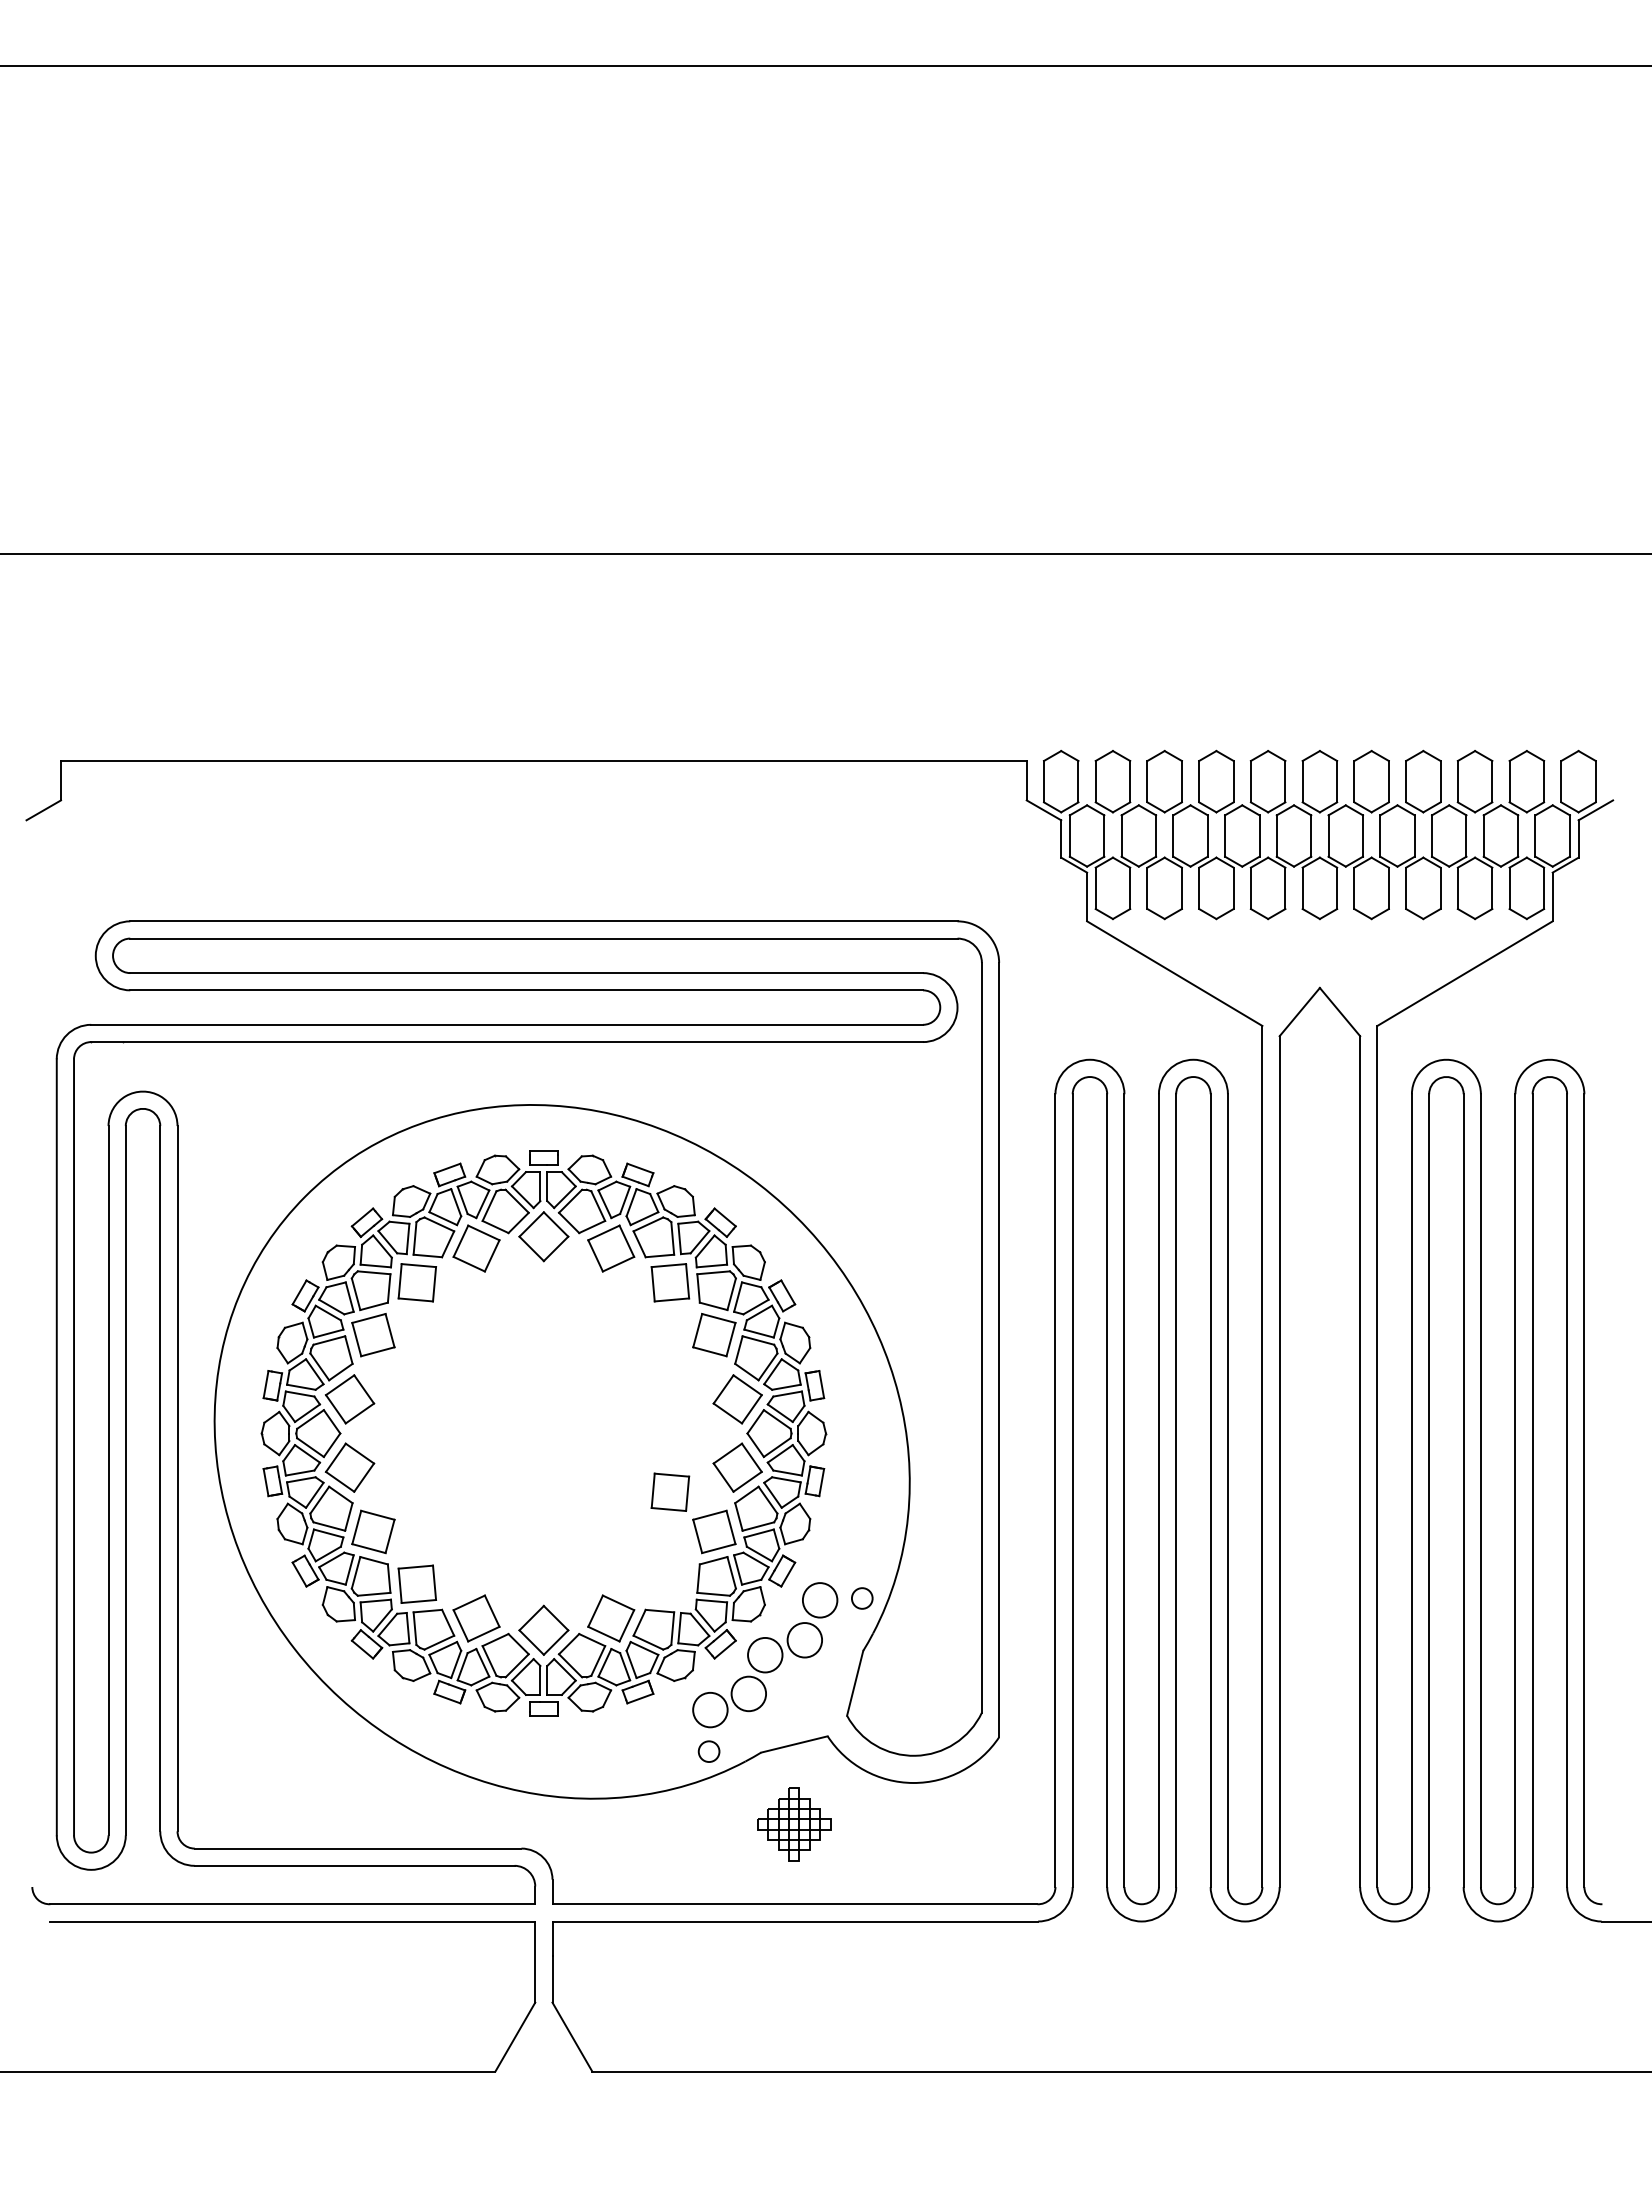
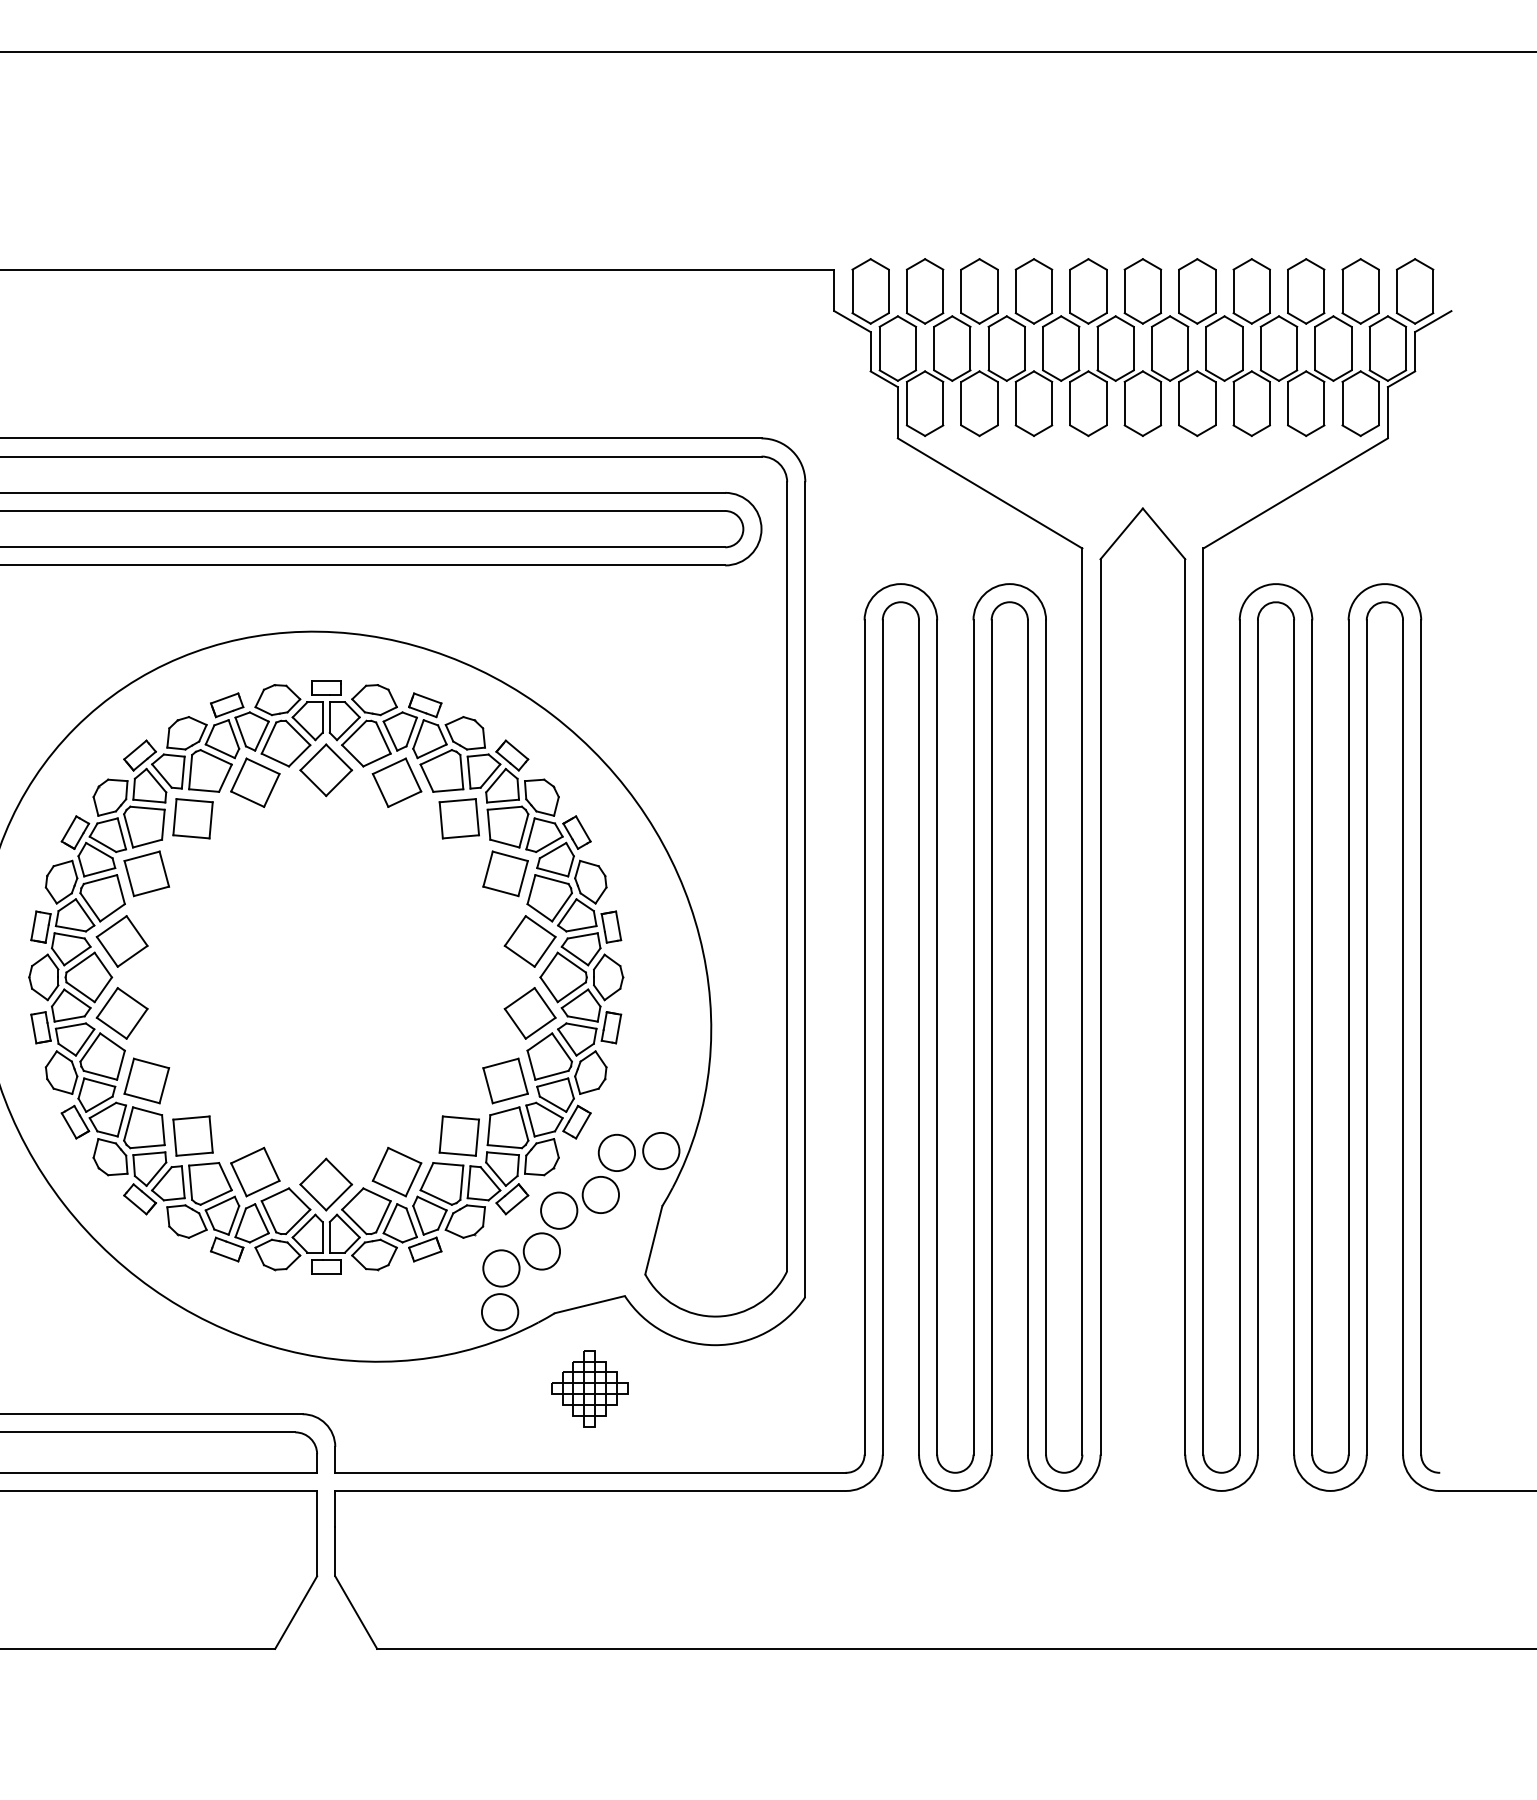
part: (670, 1491) -> (459, 1135), moved
circle: (862, 1598) -> (661, 1151), size x1.67
circle: (708, 1751) -> (499, 1312), size x1.67

